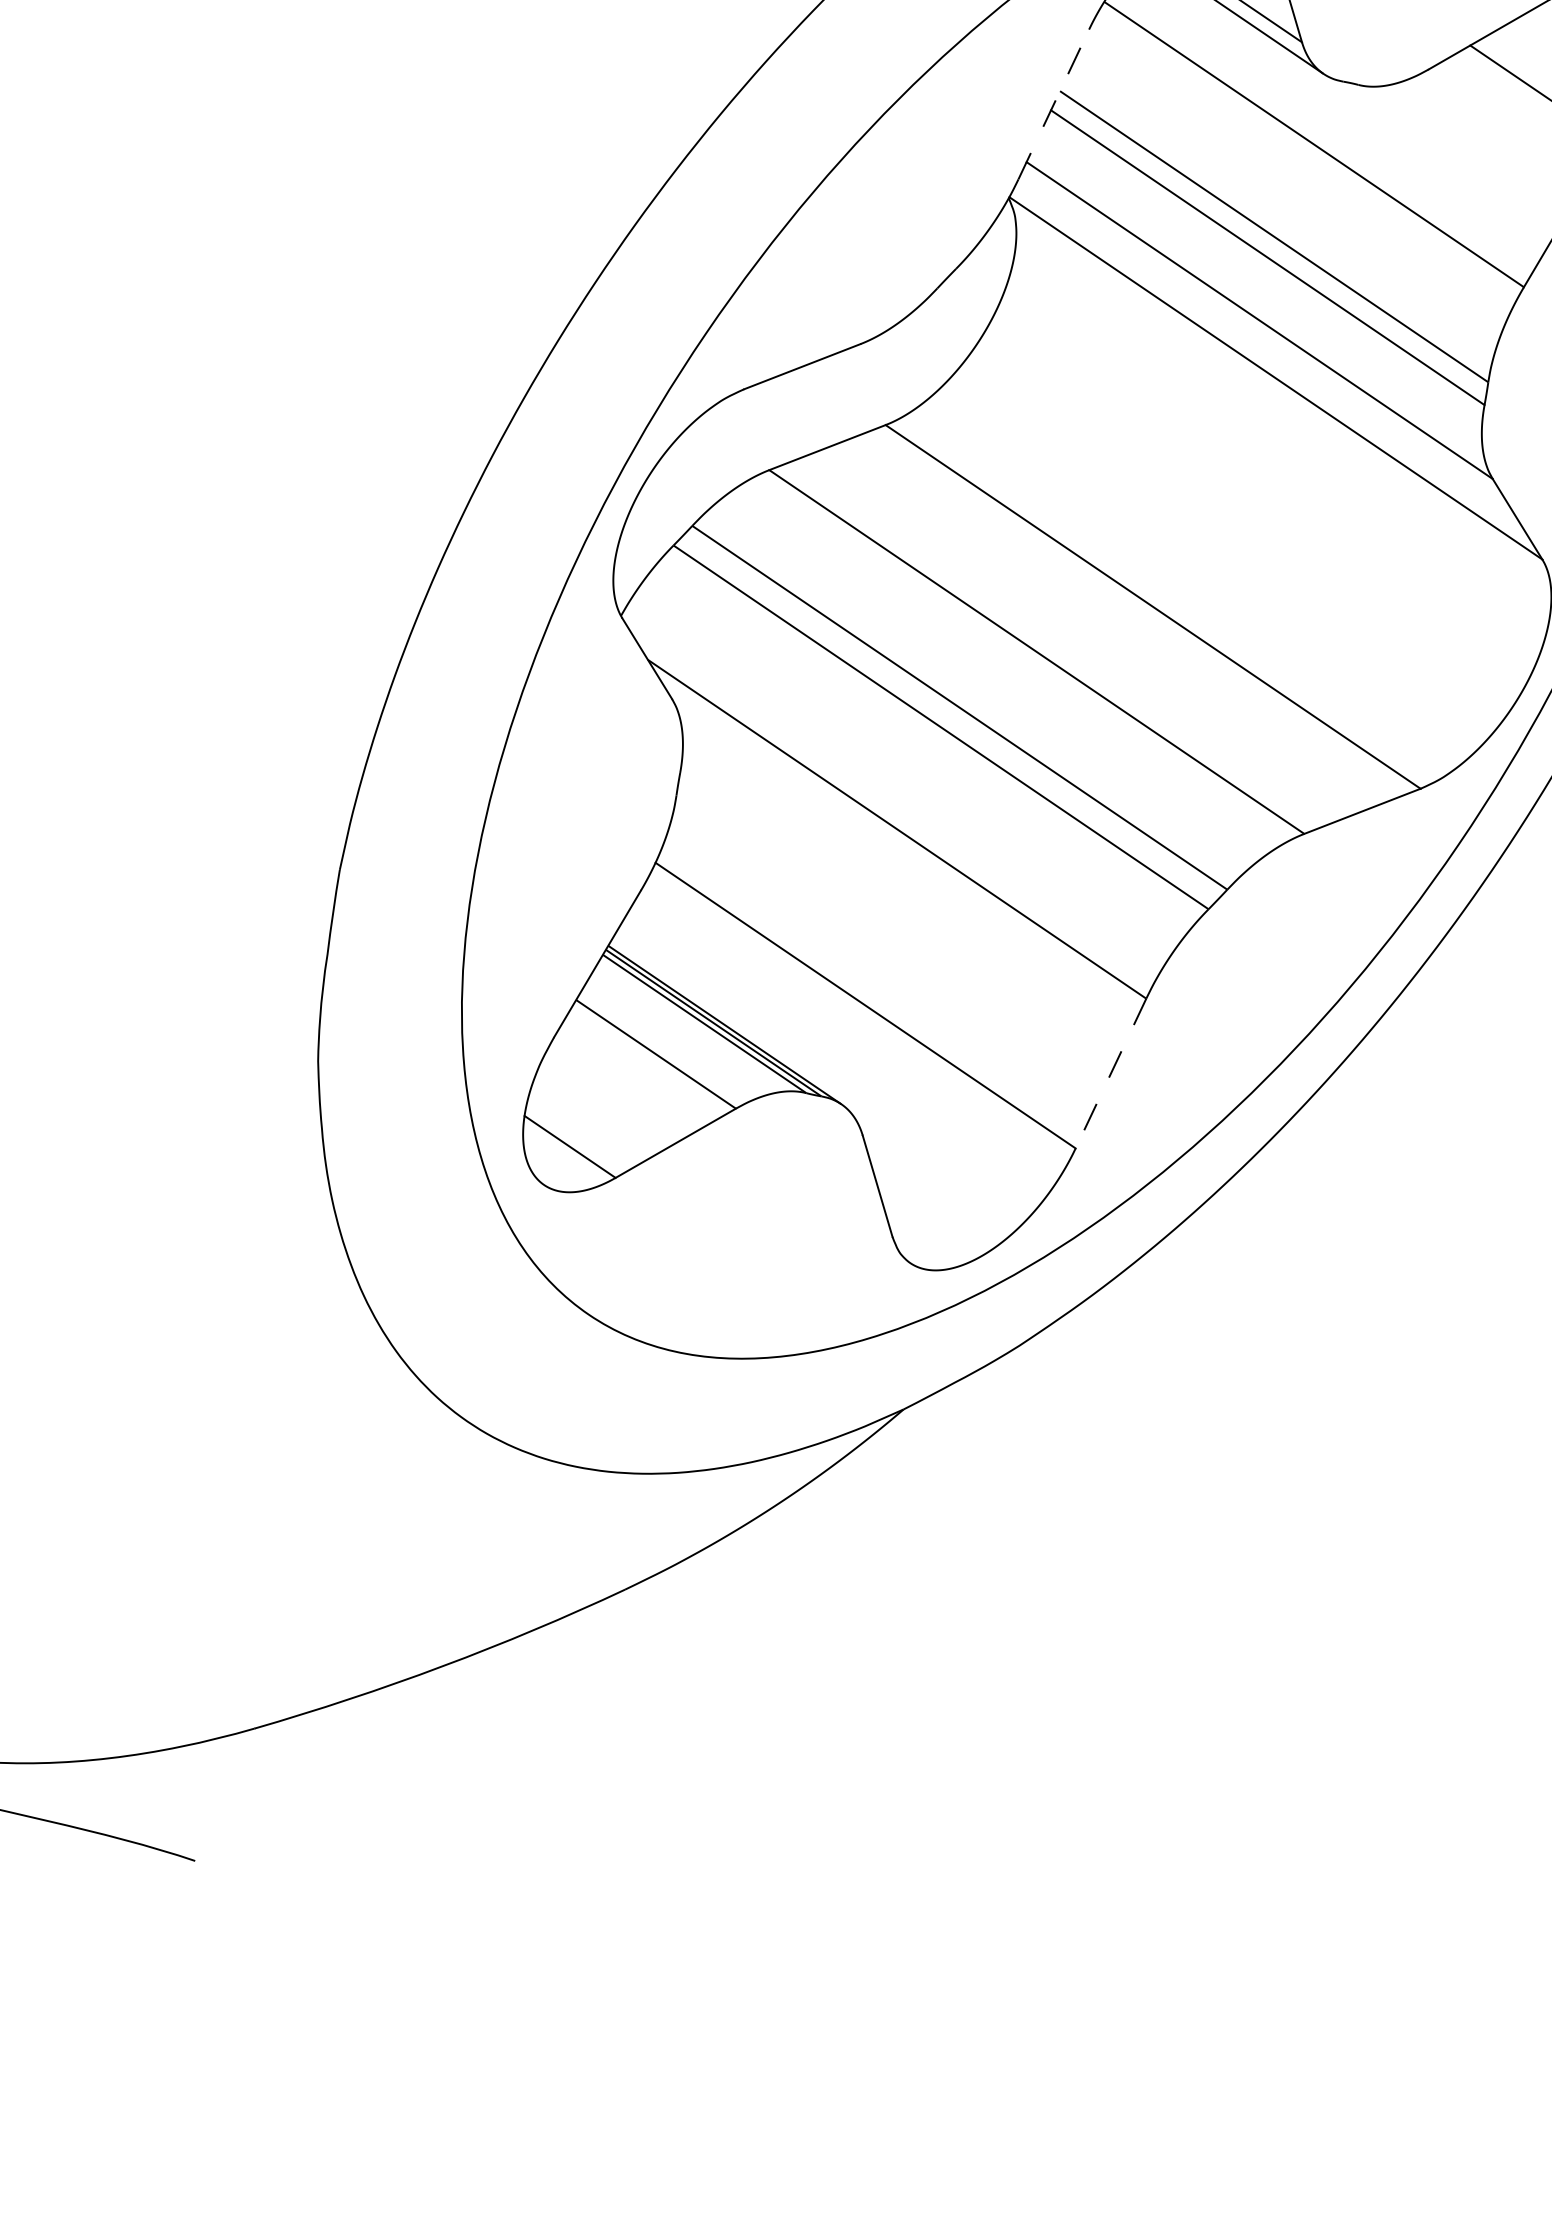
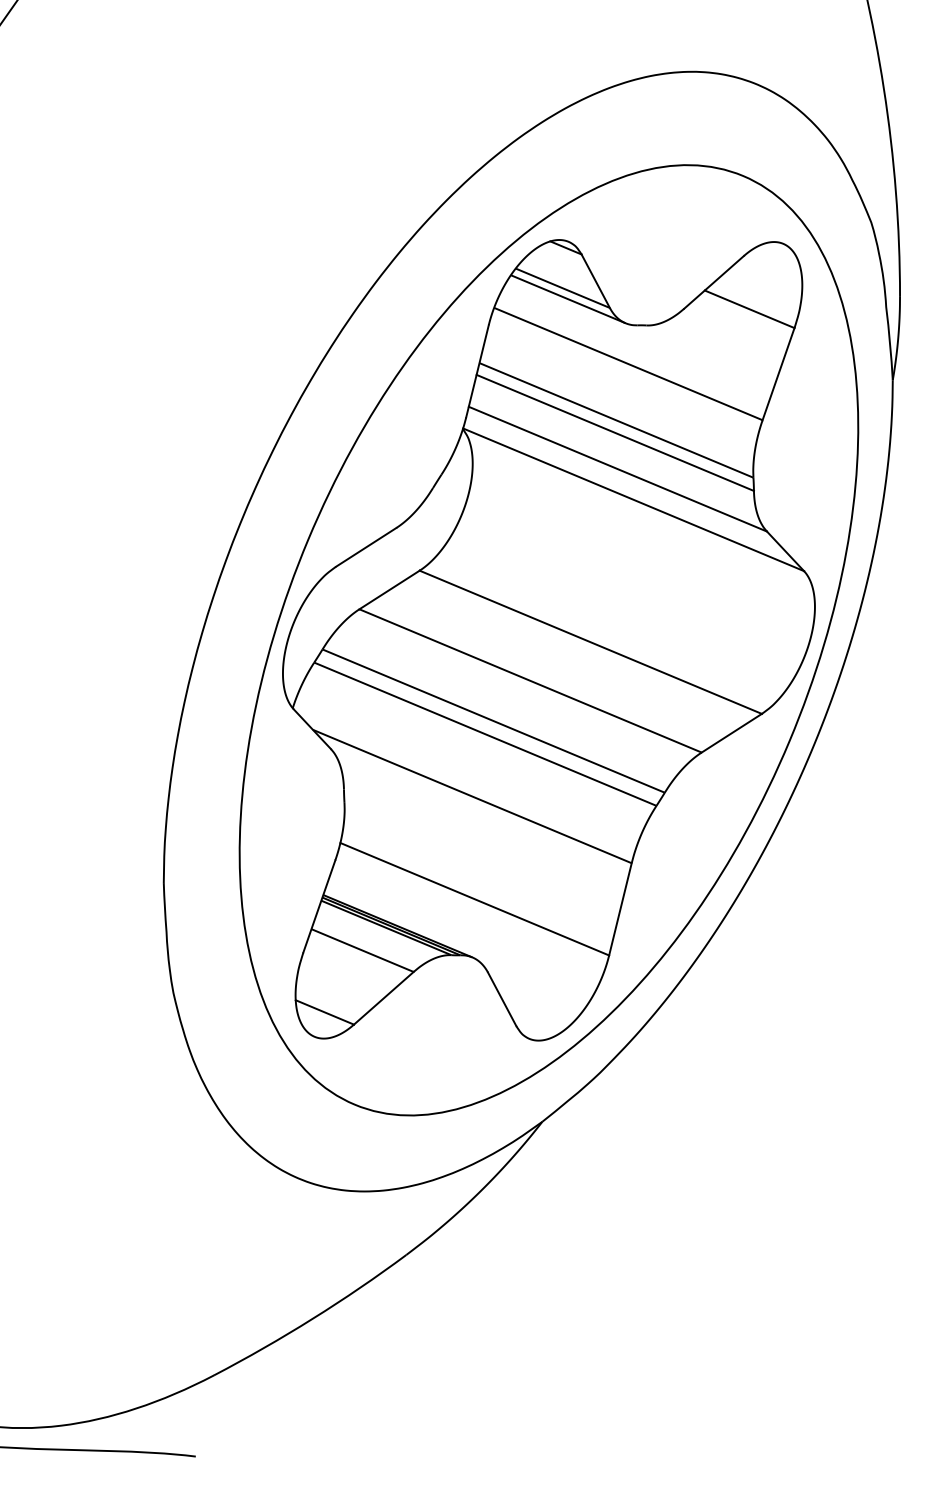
line: (1054, 103) -> (477, 370), dashed -> solid
line: (1111, 1073) -> (620, 909), dashed -> solid

